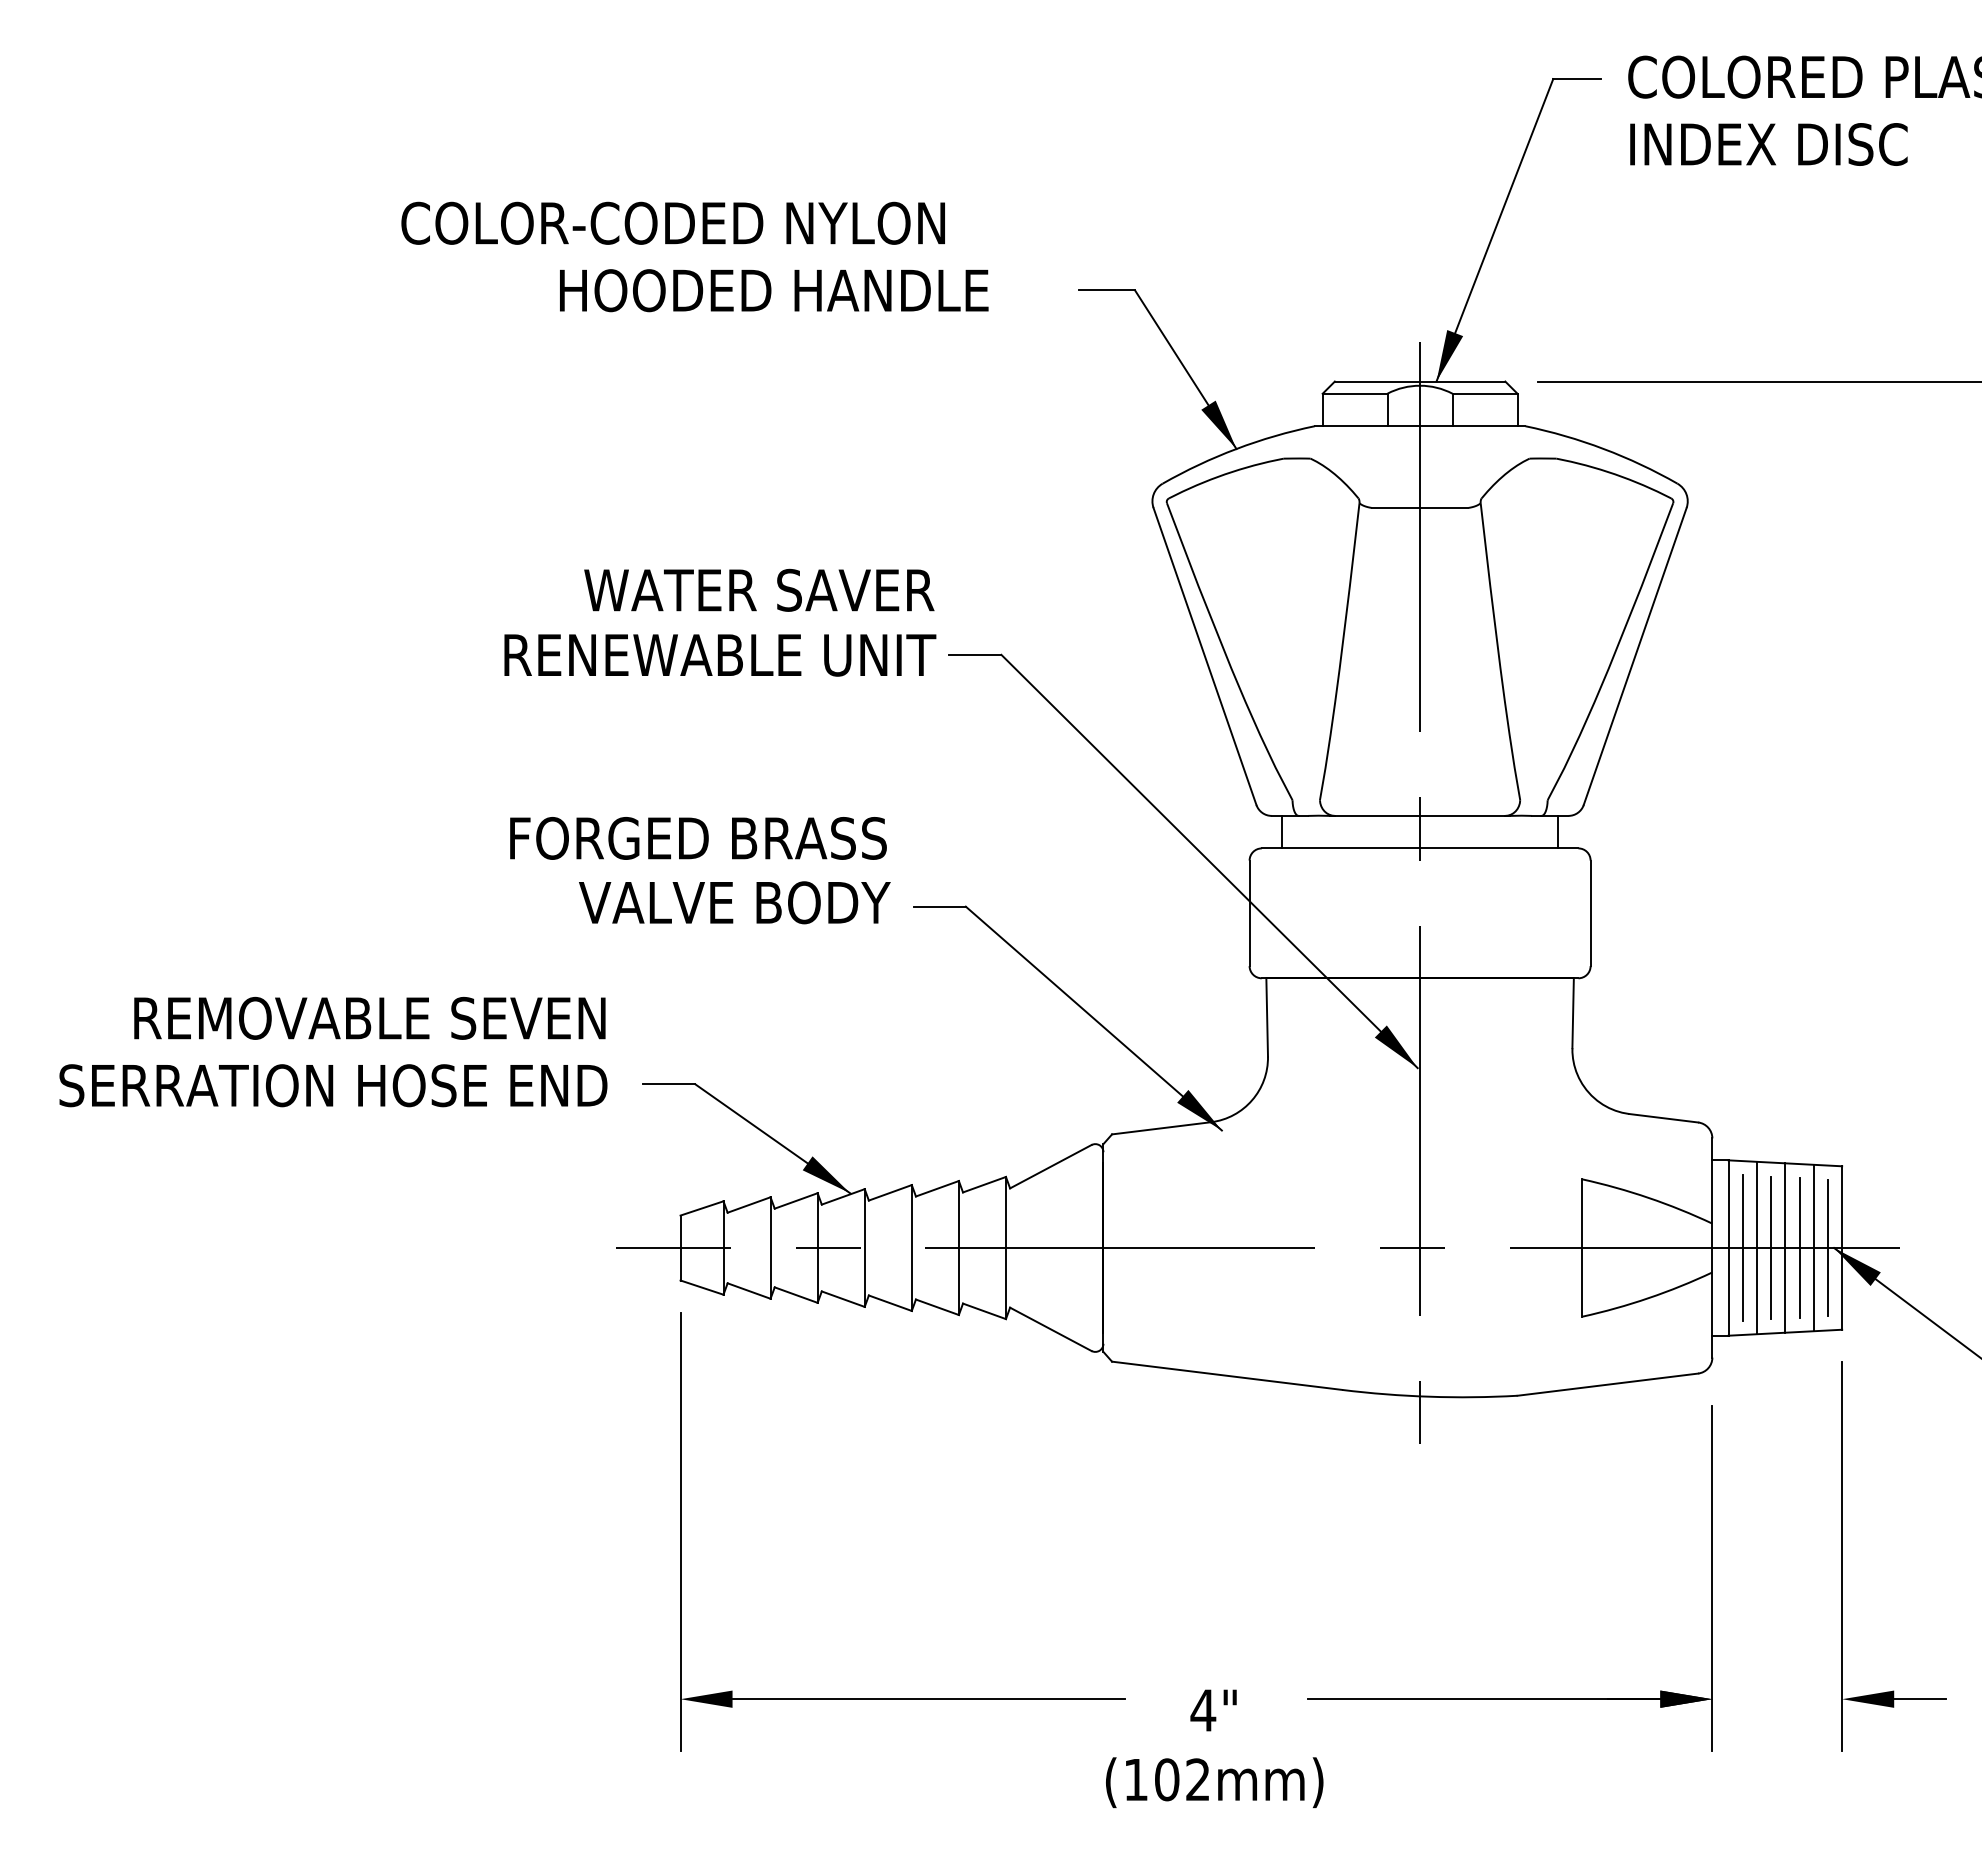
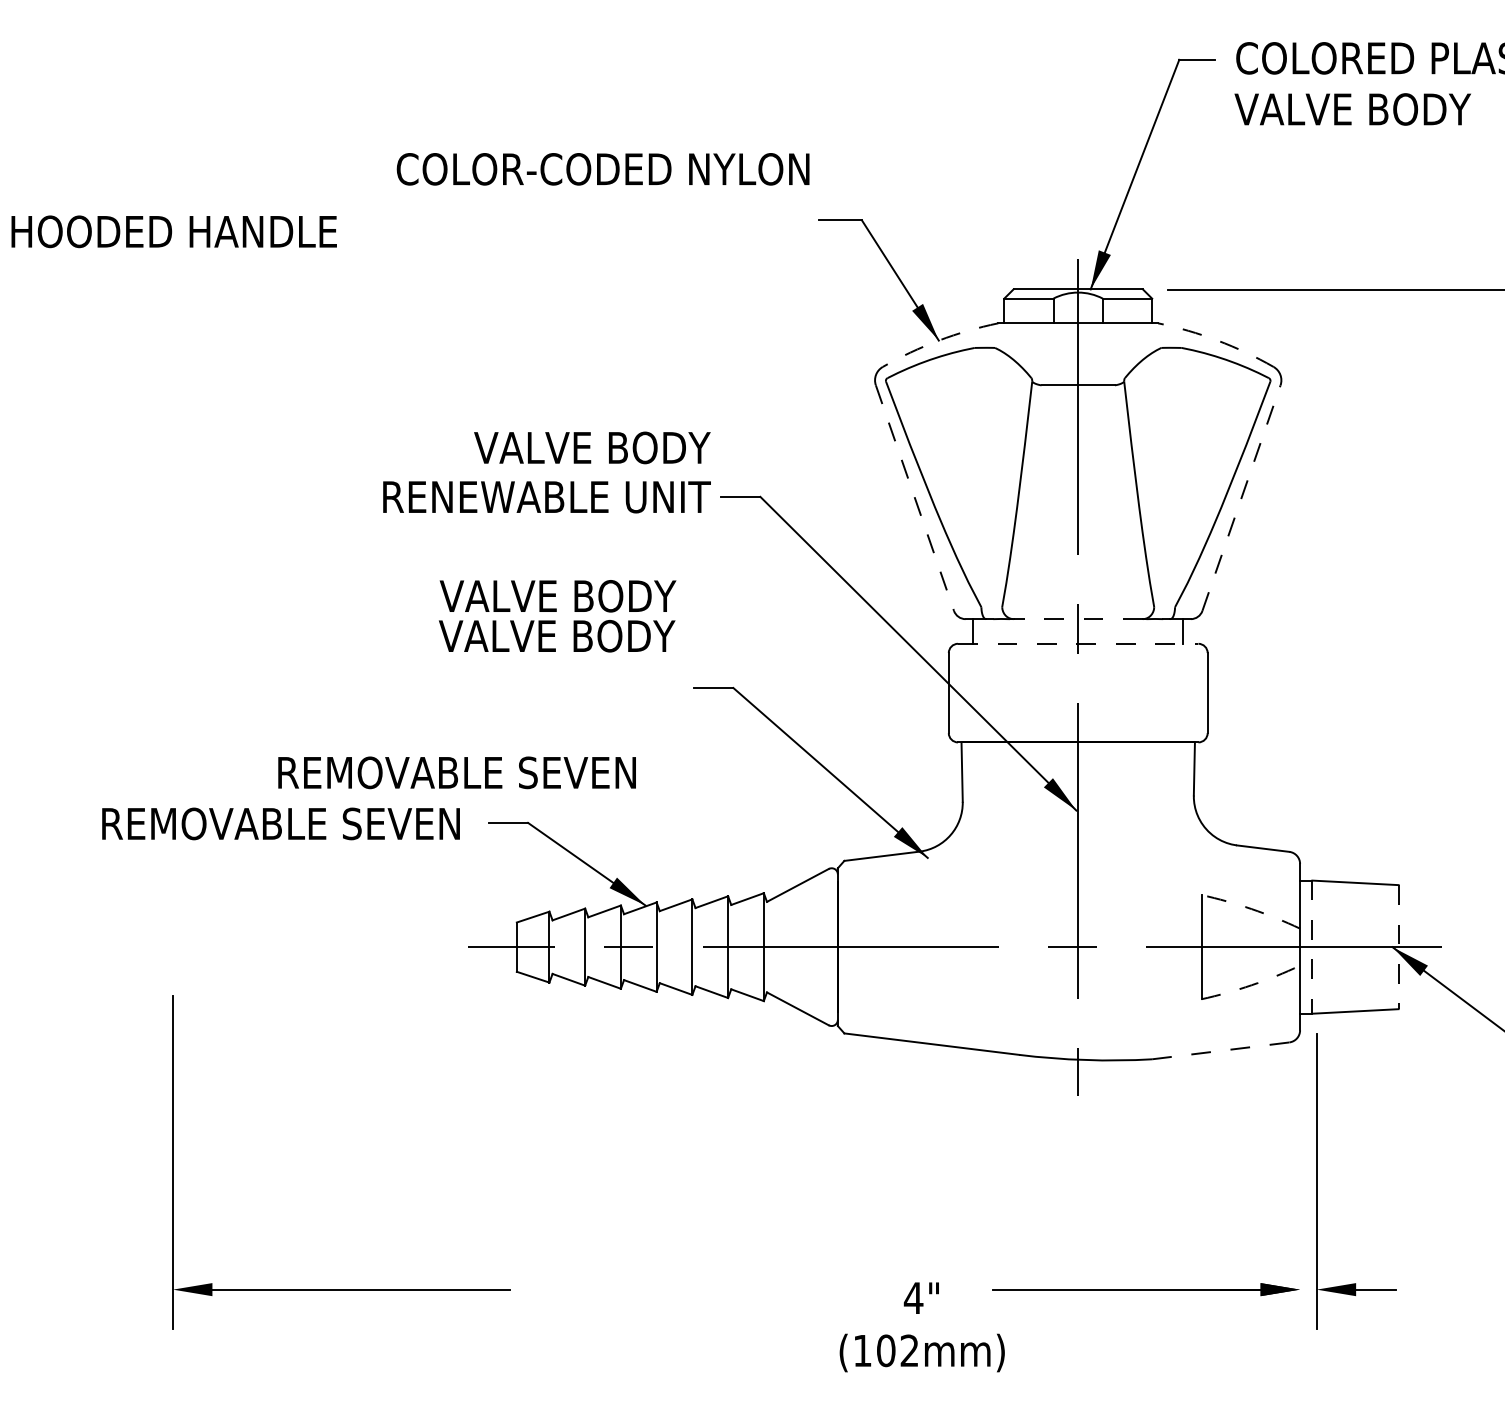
text: (1781, 144) -> (1352, 109), INDEX DISC -> VALVE BODY
text: (672, 222) -> (602, 168), moved
text: (774, 290) -> (174, 231), moved
arc: (1236, 448) -> (938, 340), solid -> dashed
arc: (1603, 448) -> (1217, 340), solid -> dashed
text: (759, 589) -> (576, 447), WATER SAVER -> VALVE BODY
line: (1205, 656) -> (915, 498), solid -> dashed
line: (1635, 656) -> (1241, 498), solid -> dashed
line: (1419, 815) -> (1077, 618), solid -> dashed
text: (699, 838) -> (531, 636), FORGED BRASS -> VALVE BODY
line: (1420, 848) -> (1078, 643), solid -> dashed
text: (734, 902) -> (557, 596), moved
text: (369, 1017) -> (456, 772), moved
text: (333, 1085) -> (253, 823), SERRATION HOSE END -> REMOVABLE SEVEN
arc: (1648, 1197) -> (1251, 908), solid -> dashed
line: (1742, 1247) -> (1322, 946), removed
line: (1757, 1247) -> (1334, 946), removed
line: (1771, 1247) -> (1344, 946), removed
line: (1785, 1247) -> (1355, 946), removed
line: (1799, 1247) -> (1366, 946), removed
line: (1813, 1247) -> (1376, 946), removed
line: (1827, 1247) -> (1387, 946), removed
line: (1728, 1248) -> (1312, 947), solid -> dashed
line: (1842, 1248) -> (1398, 947), solid -> dashed
arc: (1648, 1298) -> (1251, 985), solid -> dashed
line: (1608, 1384) -> (1221, 1050), solid -> dashed
part: (1842, 1556) -> (1316, 1181), moved
line: (1712, 1578) -> (1300, 1198), removed
part: (902, 1698) -> (341, 1289), moved

